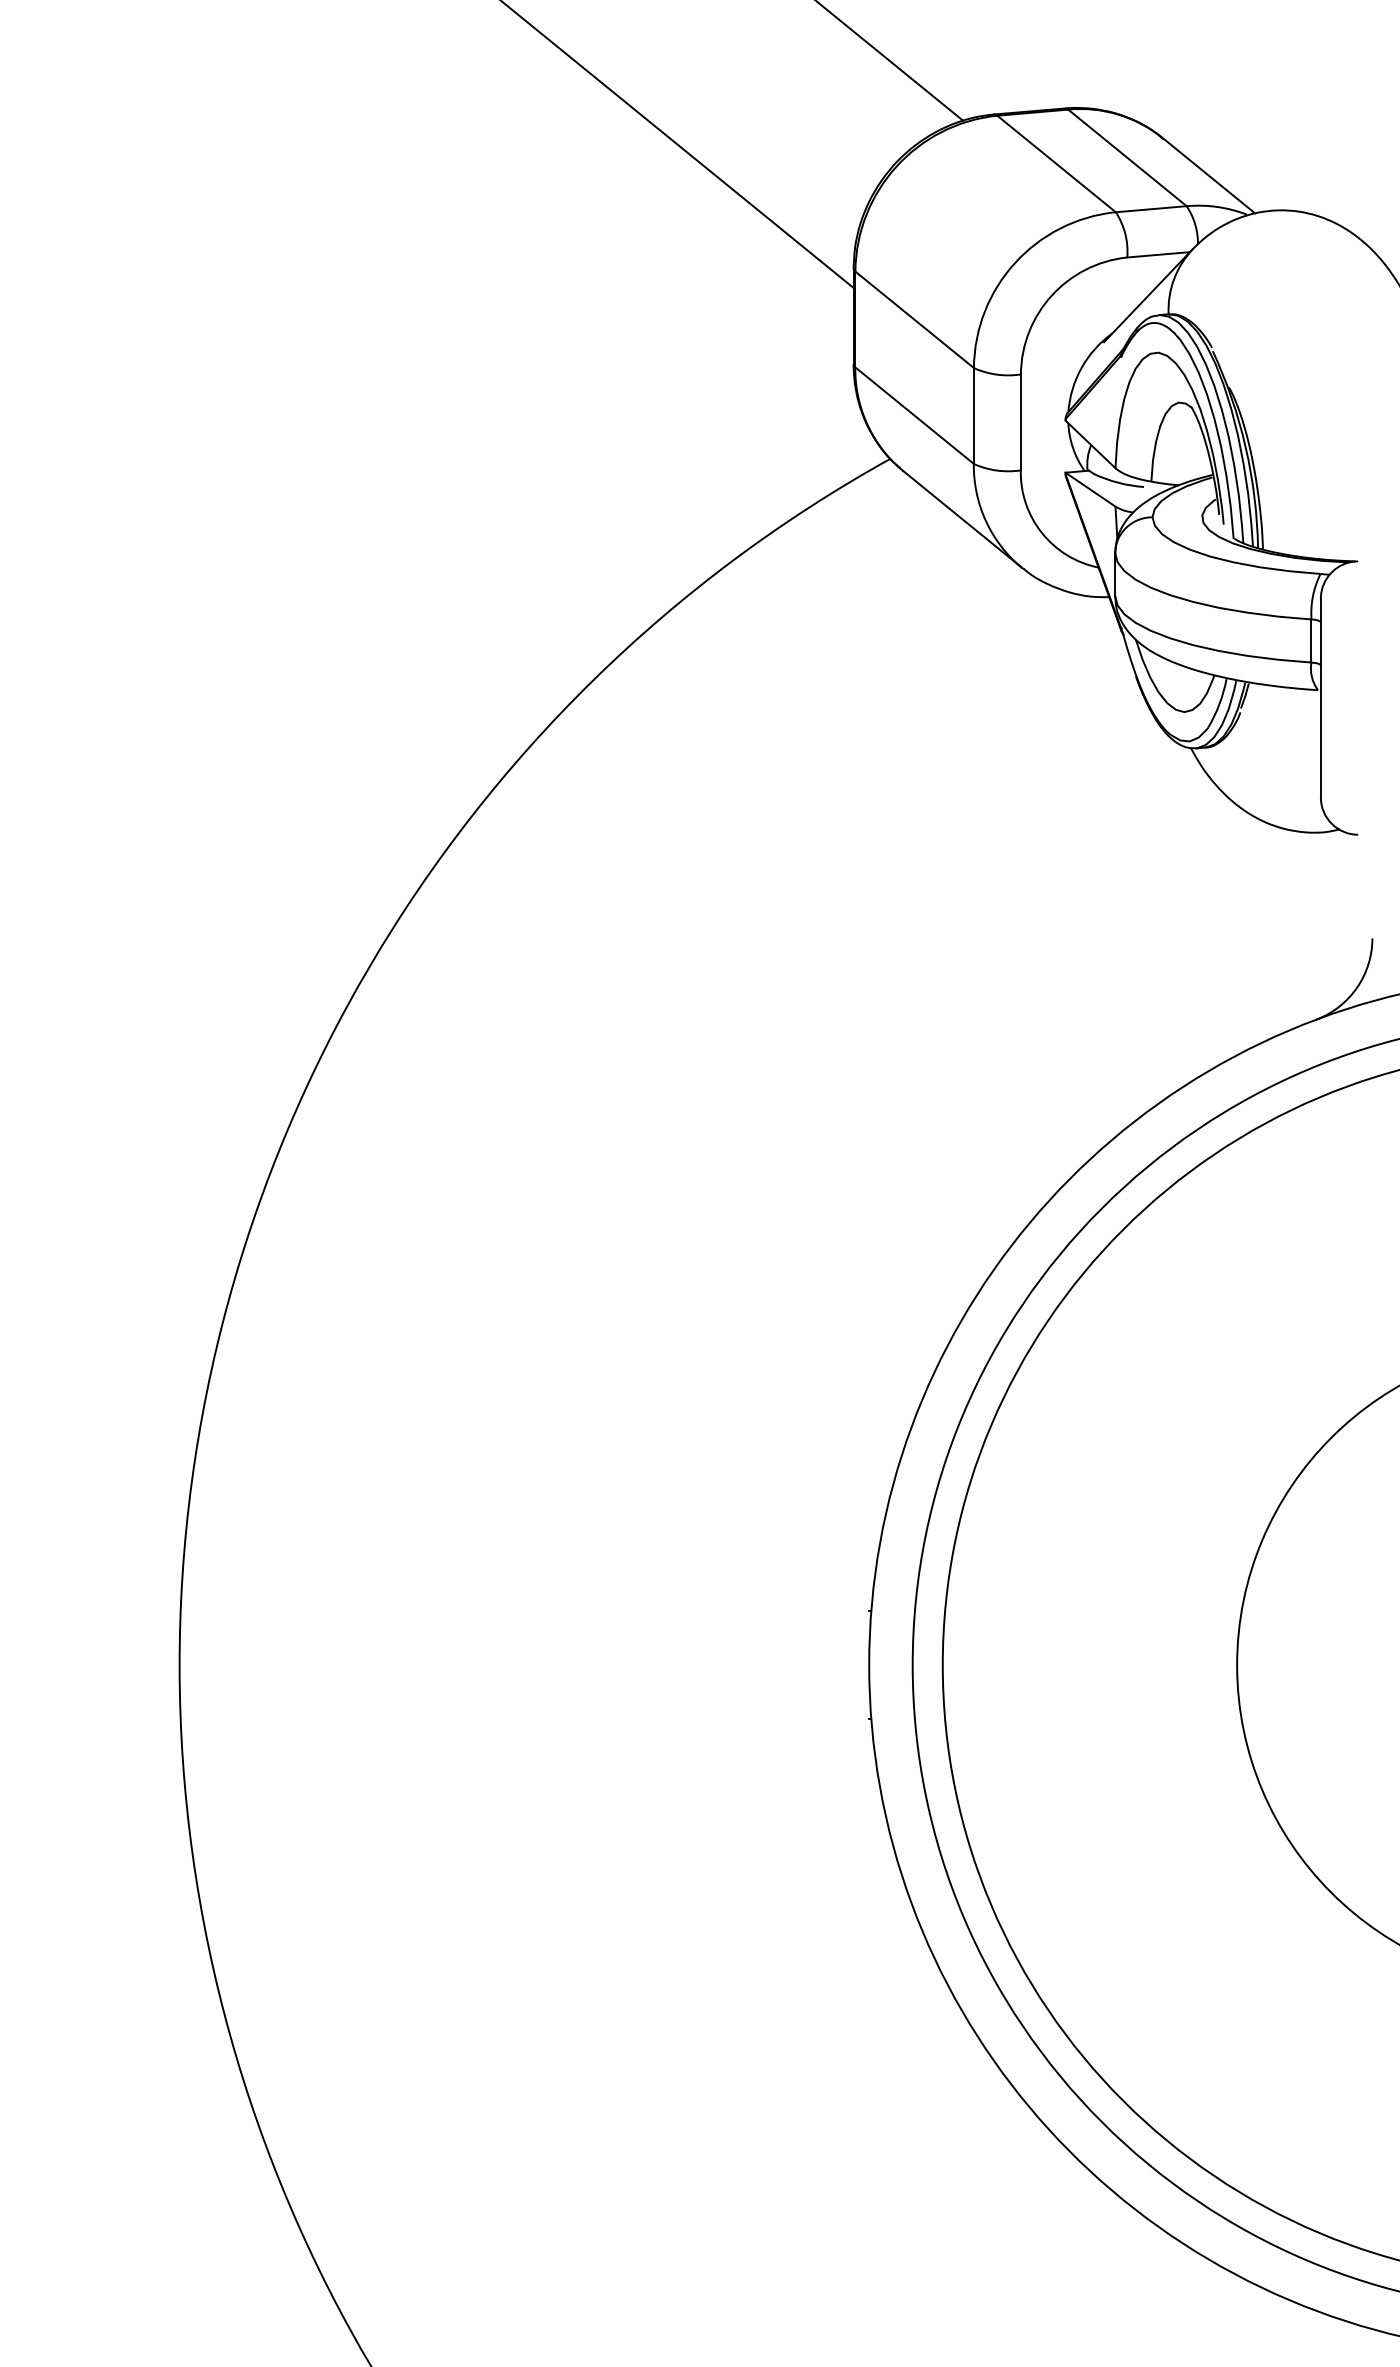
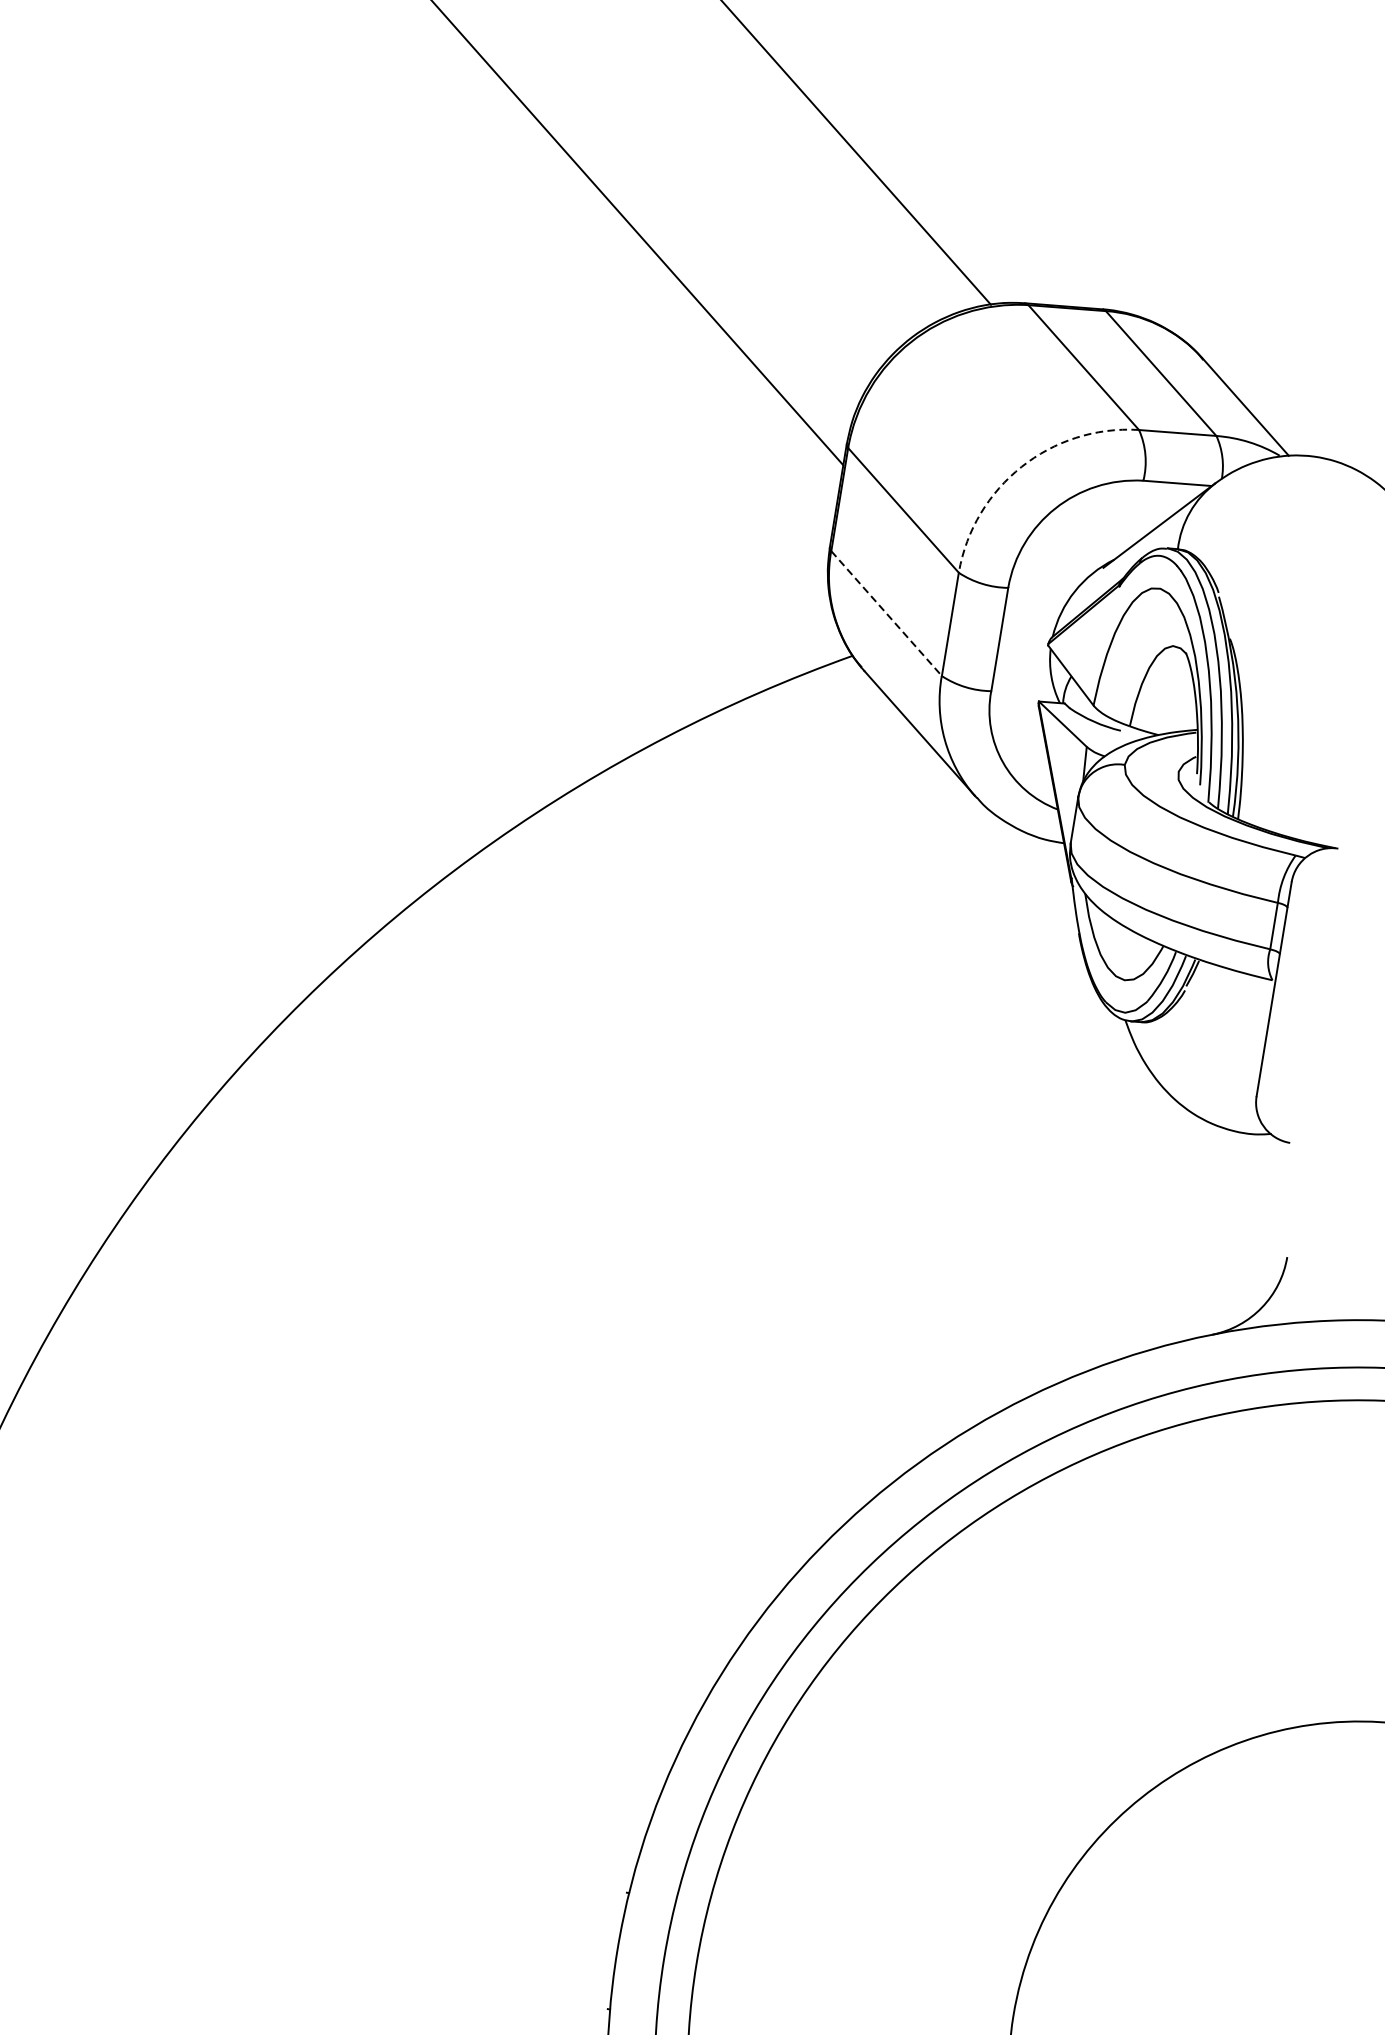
arc: (1015, 263) -> (1021, 467), solid -> dashed
line: (915, 416) -> (887, 614), solid -> dashed

